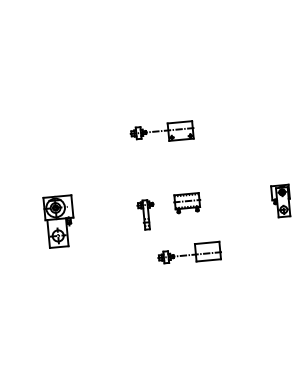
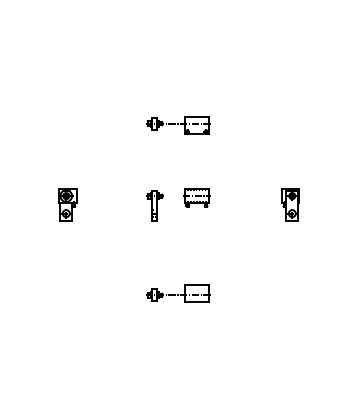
part: (59, 221) -> (67, 204), size x0.62
part: (189, 253) -> (178, 293), moved

